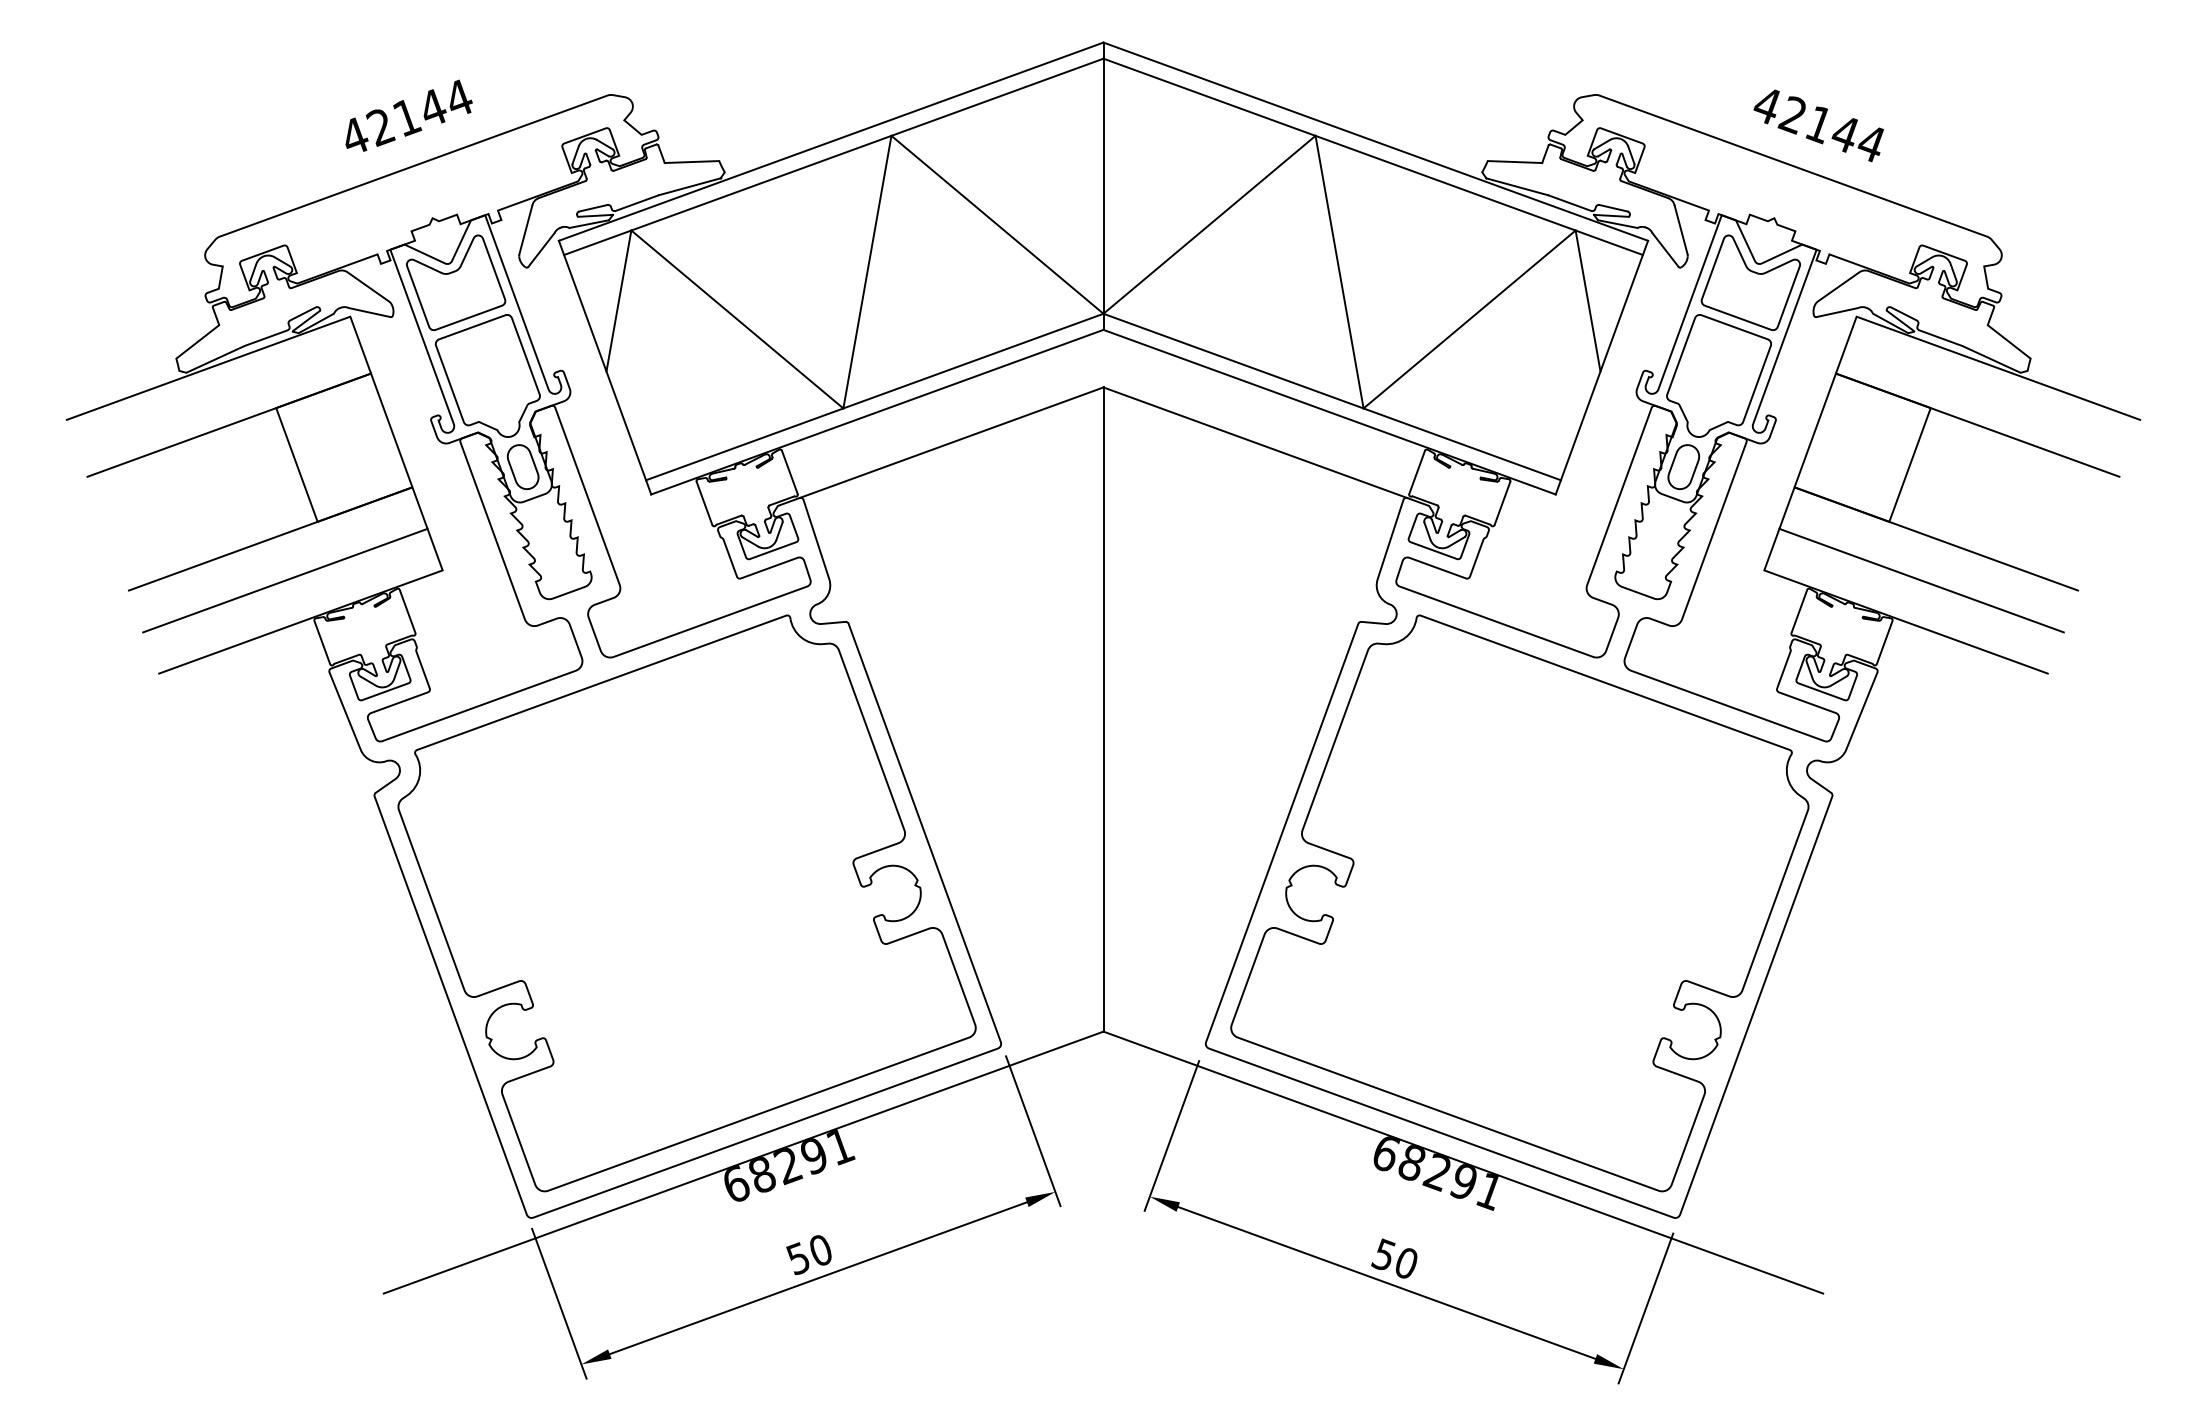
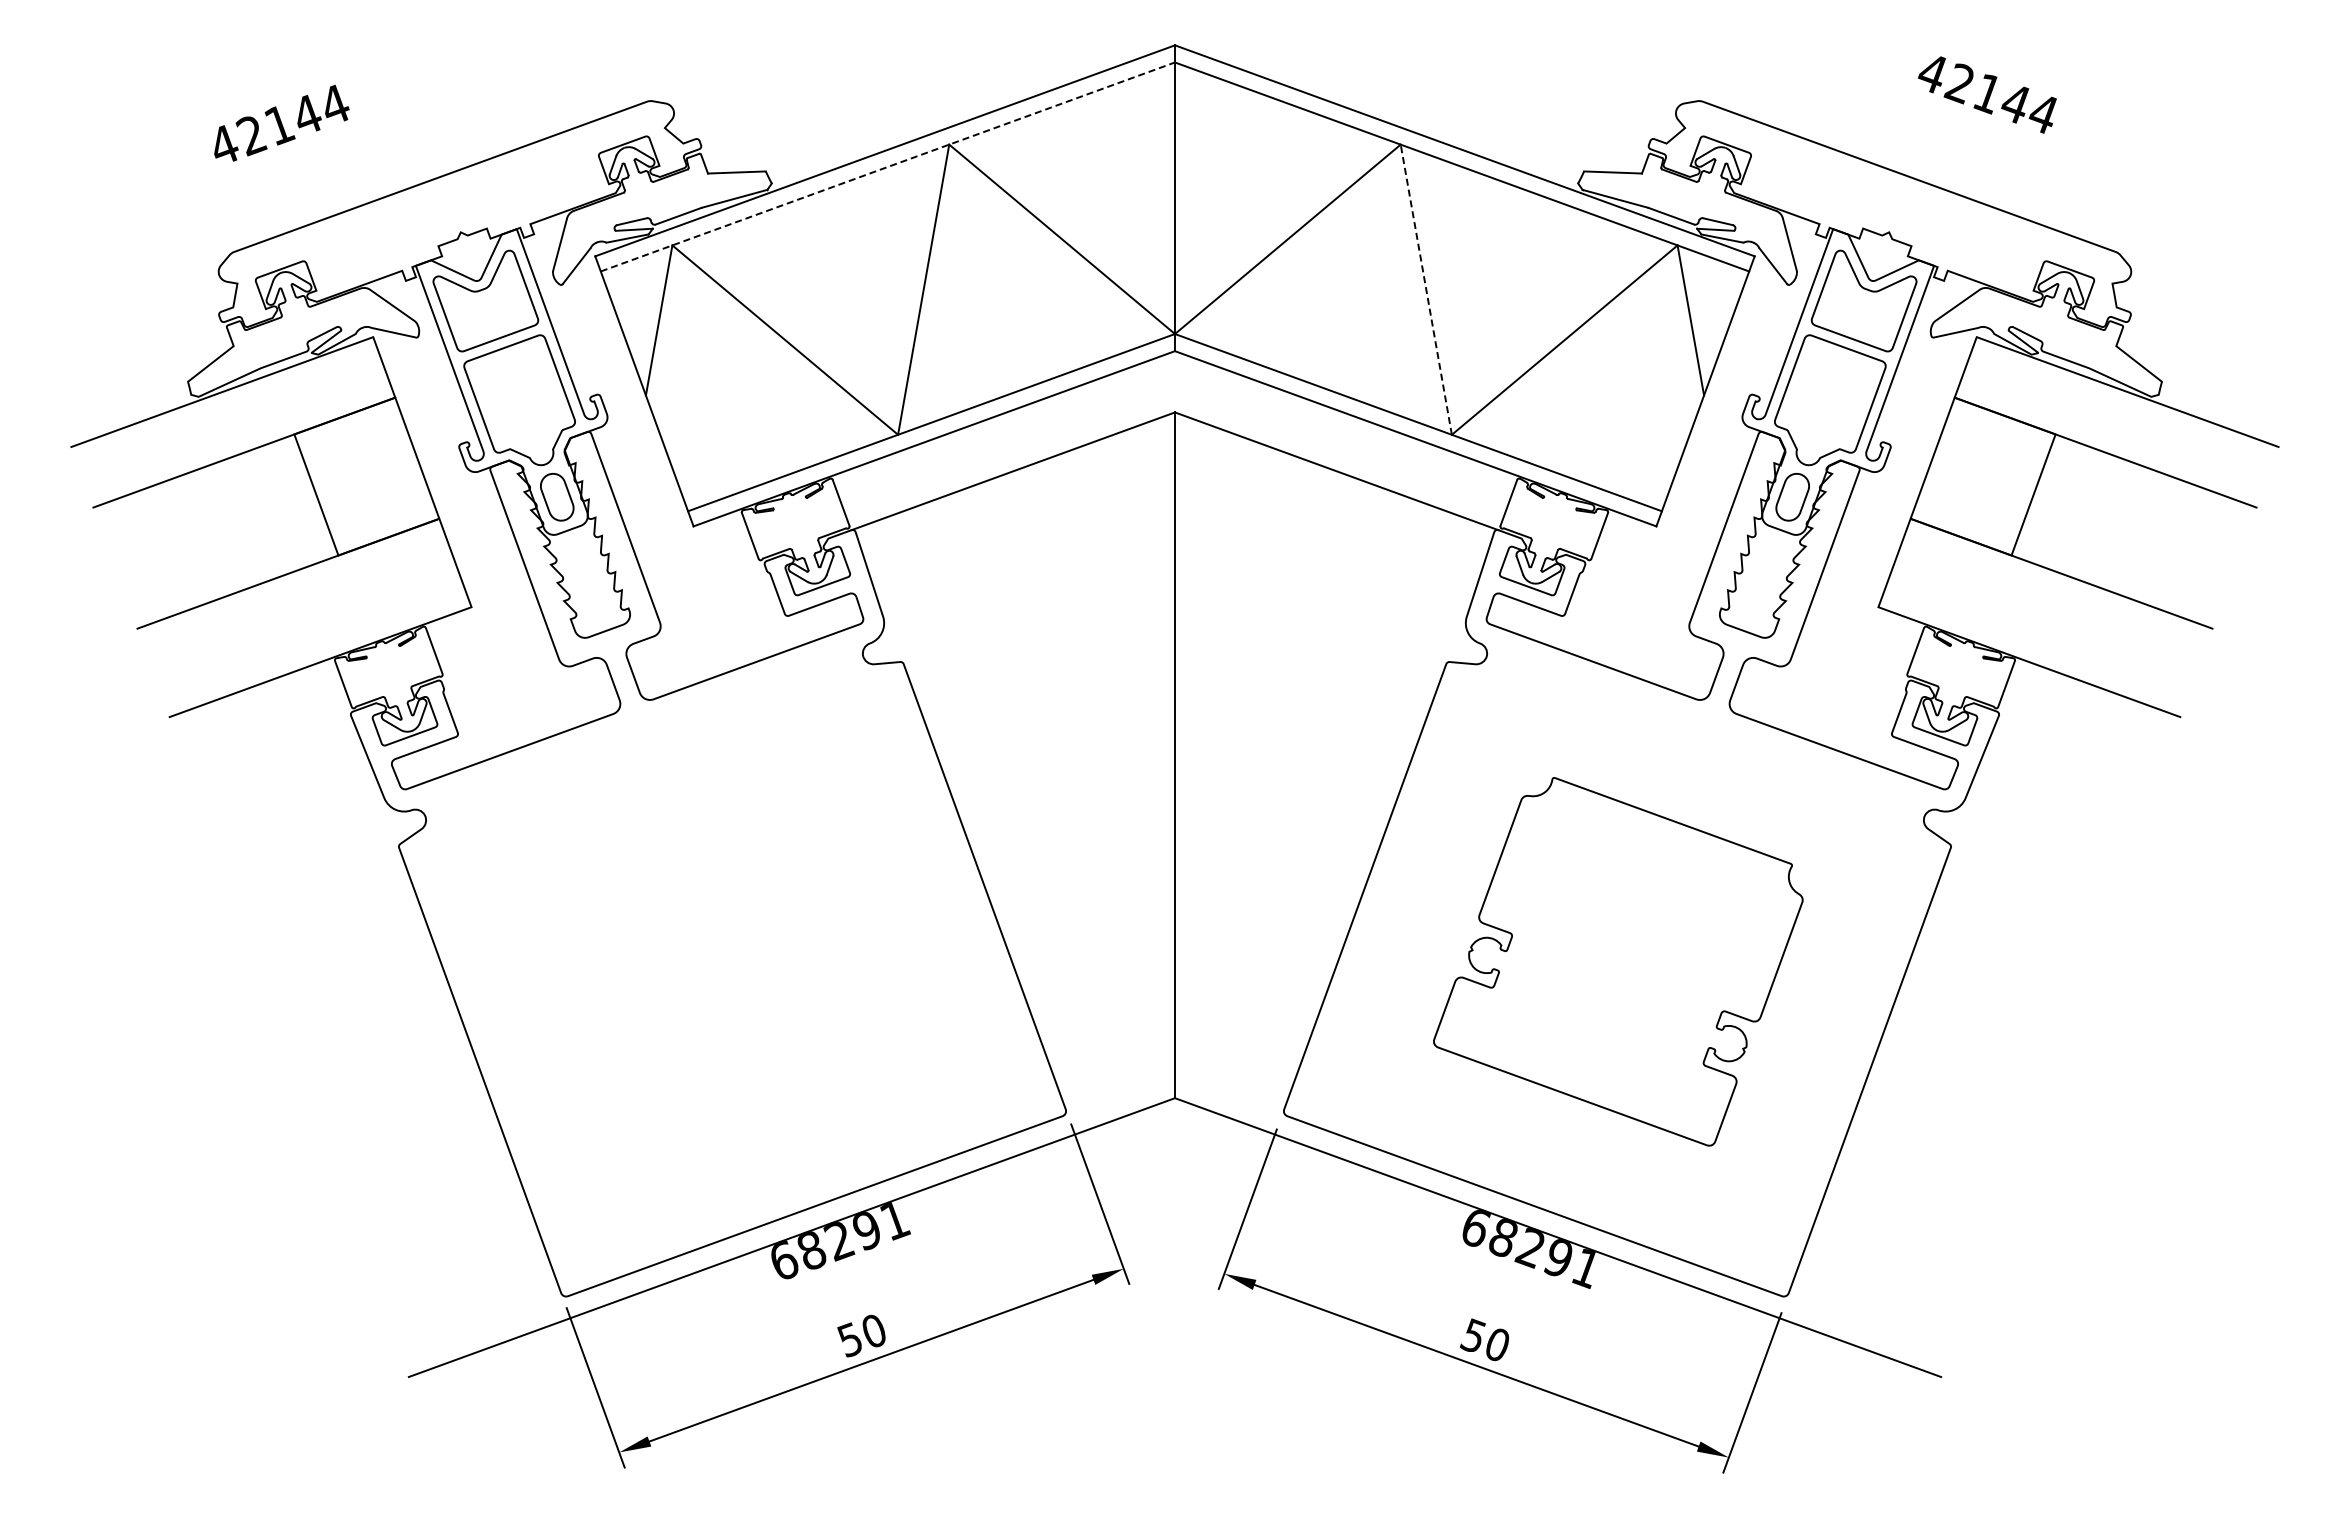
text: (408, 115) -> (281, 122), moved
text: (1818, 125) -> (1987, 94), moved
line: (833, 156) -> (887, 166), solid -> dashed
line: (1339, 271) -> (1426, 289), solid -> dashed
line: (284, 581) -> (303, 618), removed
line: (1921, 581) -> (2045, 618), removed
part: (686, 903) -> (731, 961), removed
part: (1520, 903) -> (1618, 961), size x0.6

